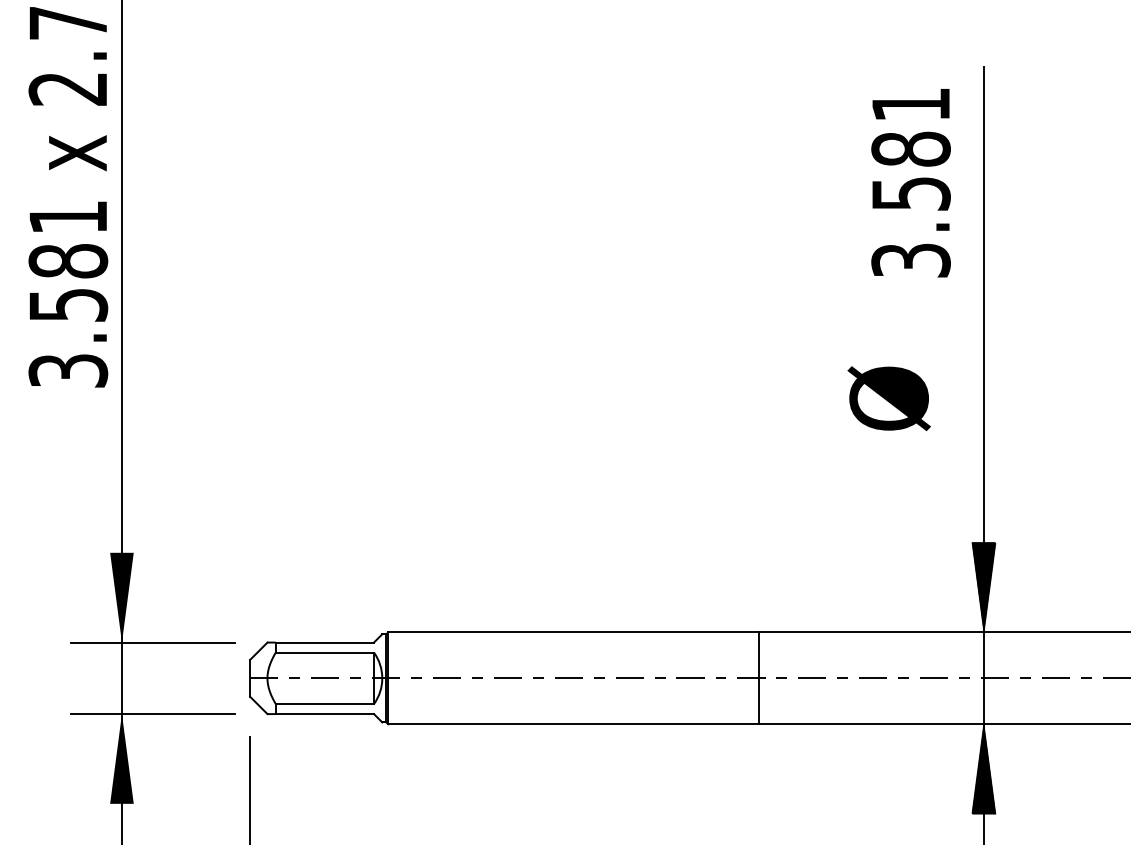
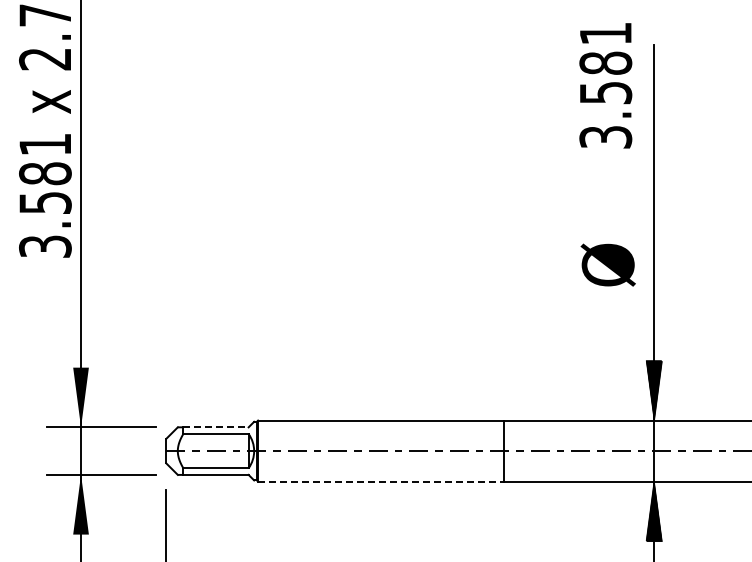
text: (910, 182) -> (605, 85), moved
text: (888, 397) -> (607, 264), moved
line: (325, 642) -> (216, 427), solid -> dashed
line: (573, 724) -> (381, 481), solid -> dashed

